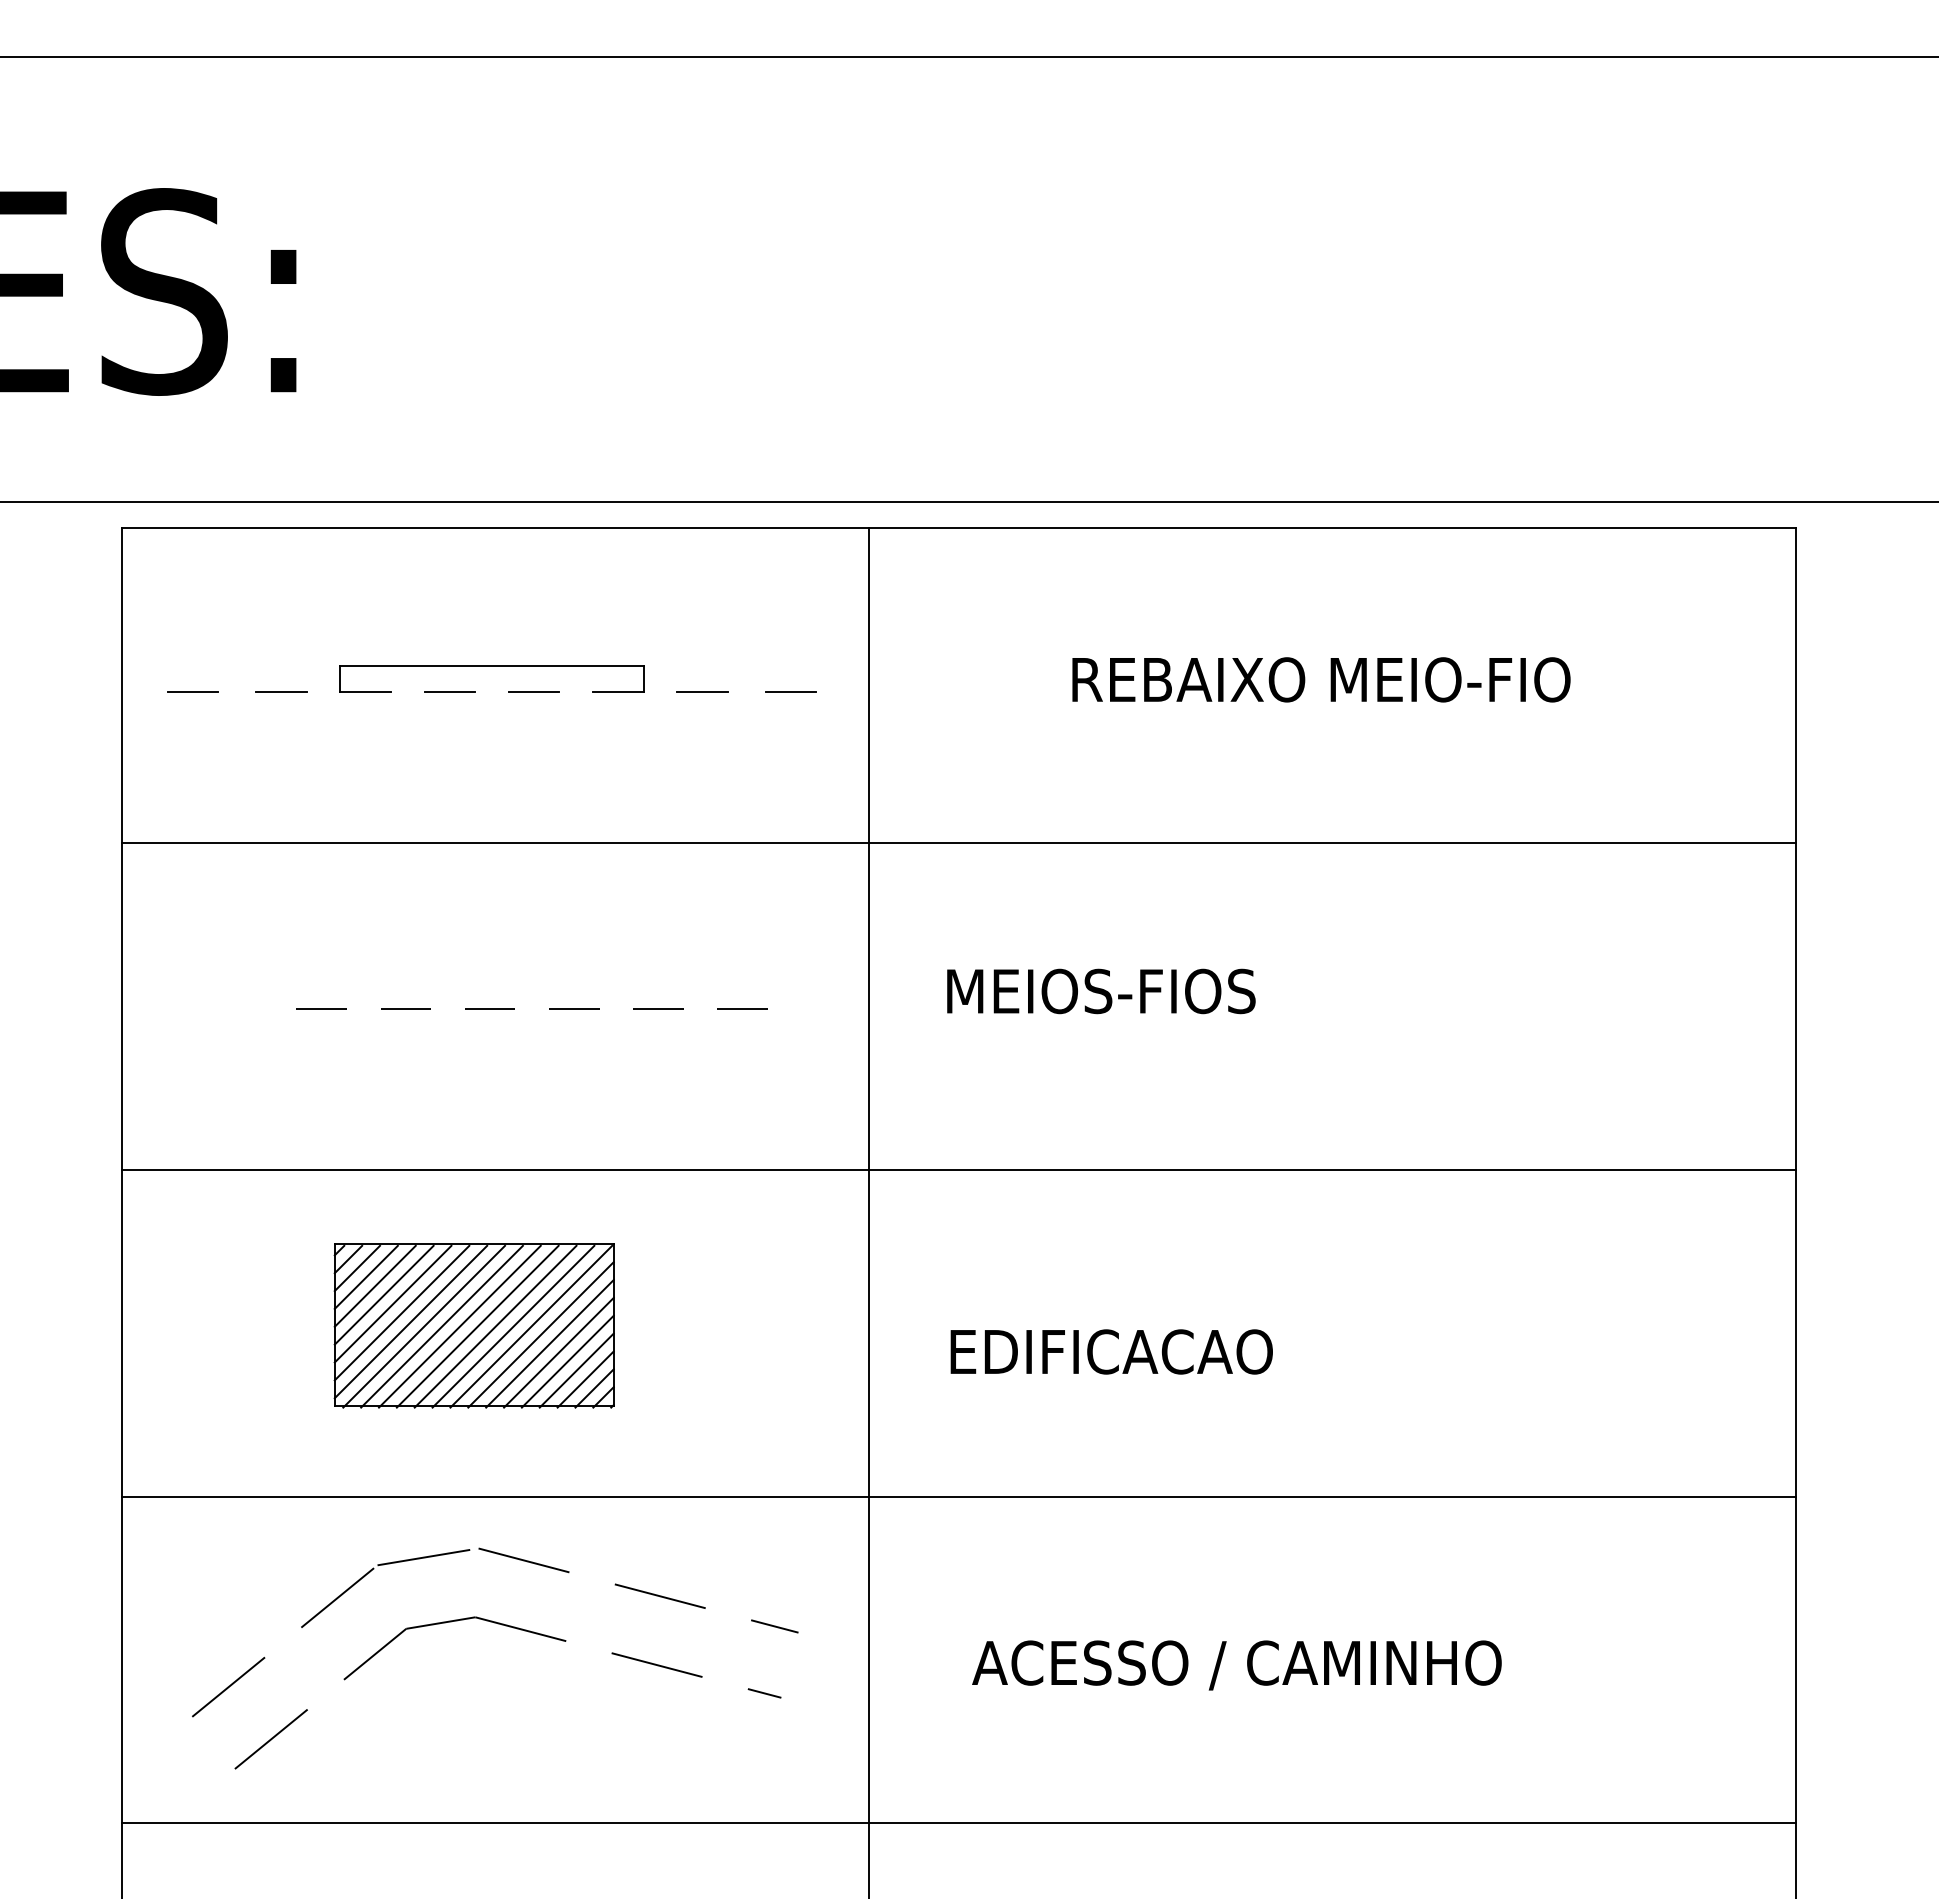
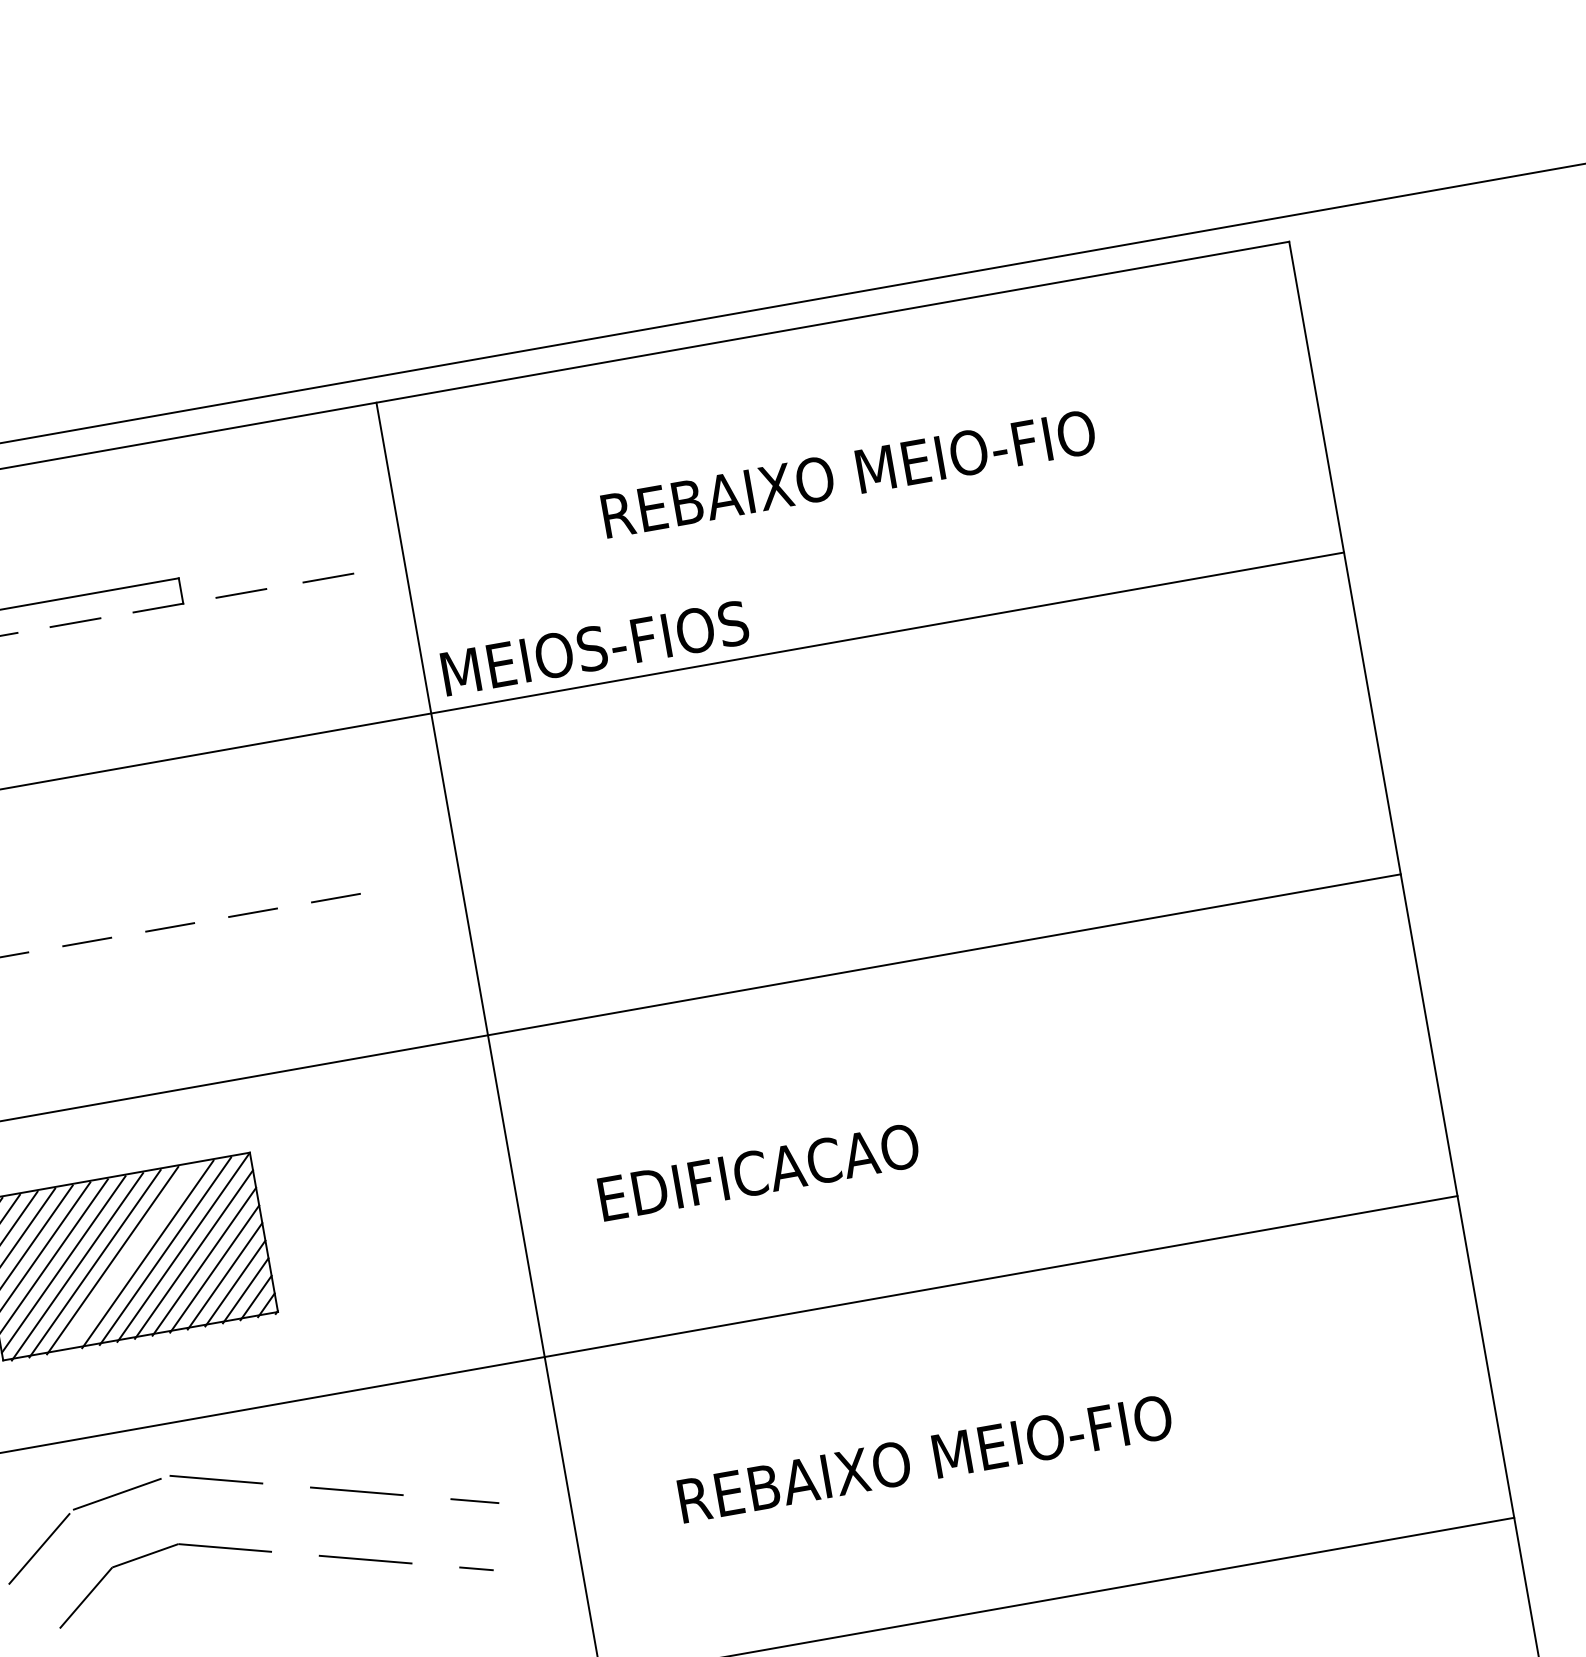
text: (1101, 991) -> (595, 648), moved
line: (477, 1326) -> (129, 1257), removed
text: (1236, 1665) -> (936, 1459), ACESSO / CAMINHO -> REBAIXO MEIO-FIO

